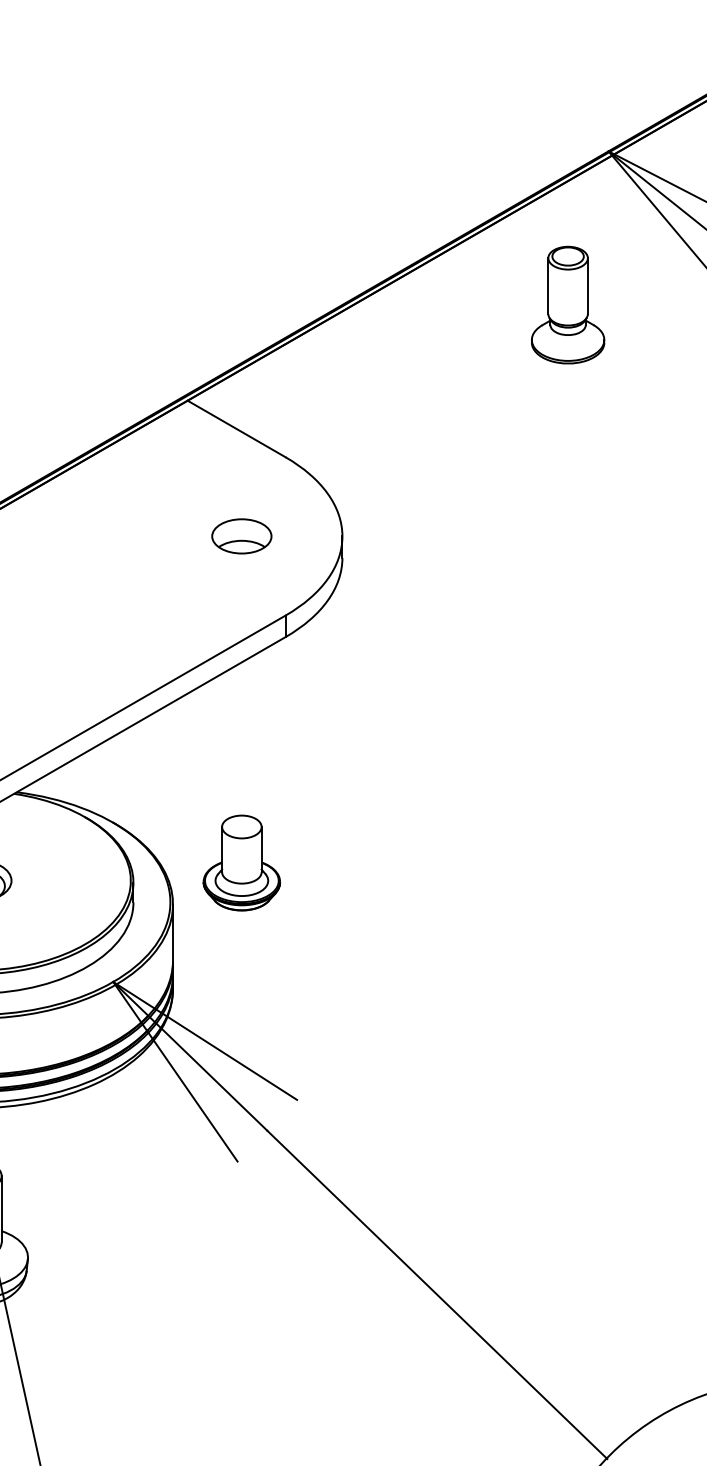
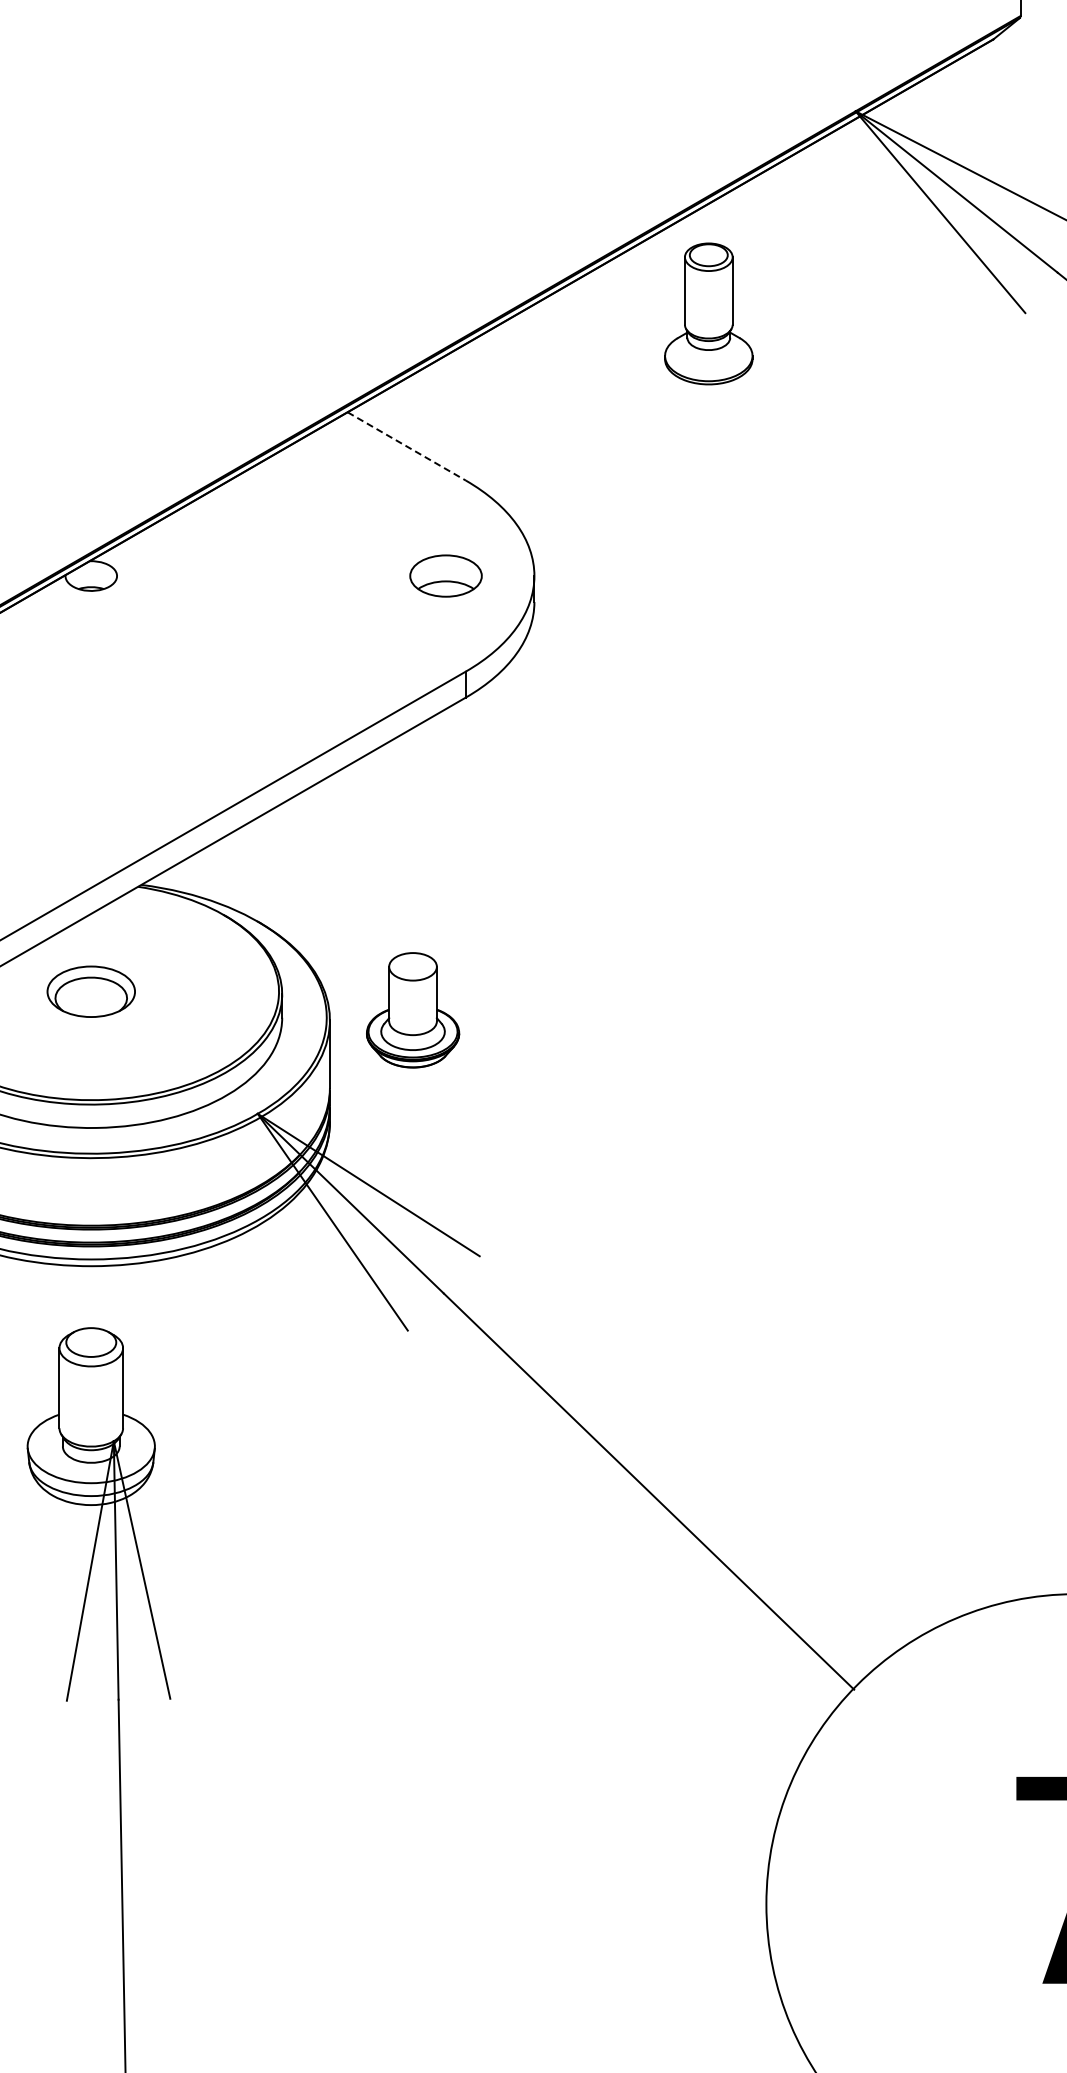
part: (567, 304) -> (708, 313), moved
line: (237, 429) -> (407, 446), solid -> dashed
part: (241, 535) -> (445, 575), moved
part: (242, 863) -> (413, 1010), moved

